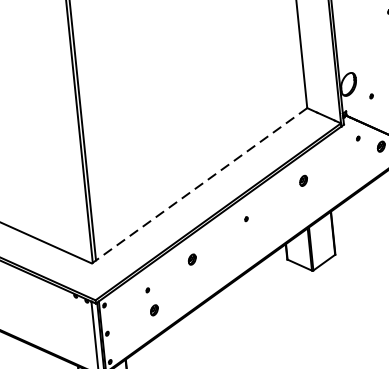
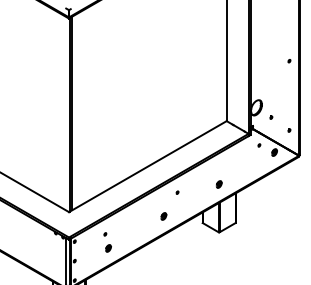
part: (302, 180) -> (218, 184), moved
line: (198, 185) -> (147, 166), dashed -> solid
part: (191, 259) -> (163, 216), moved

